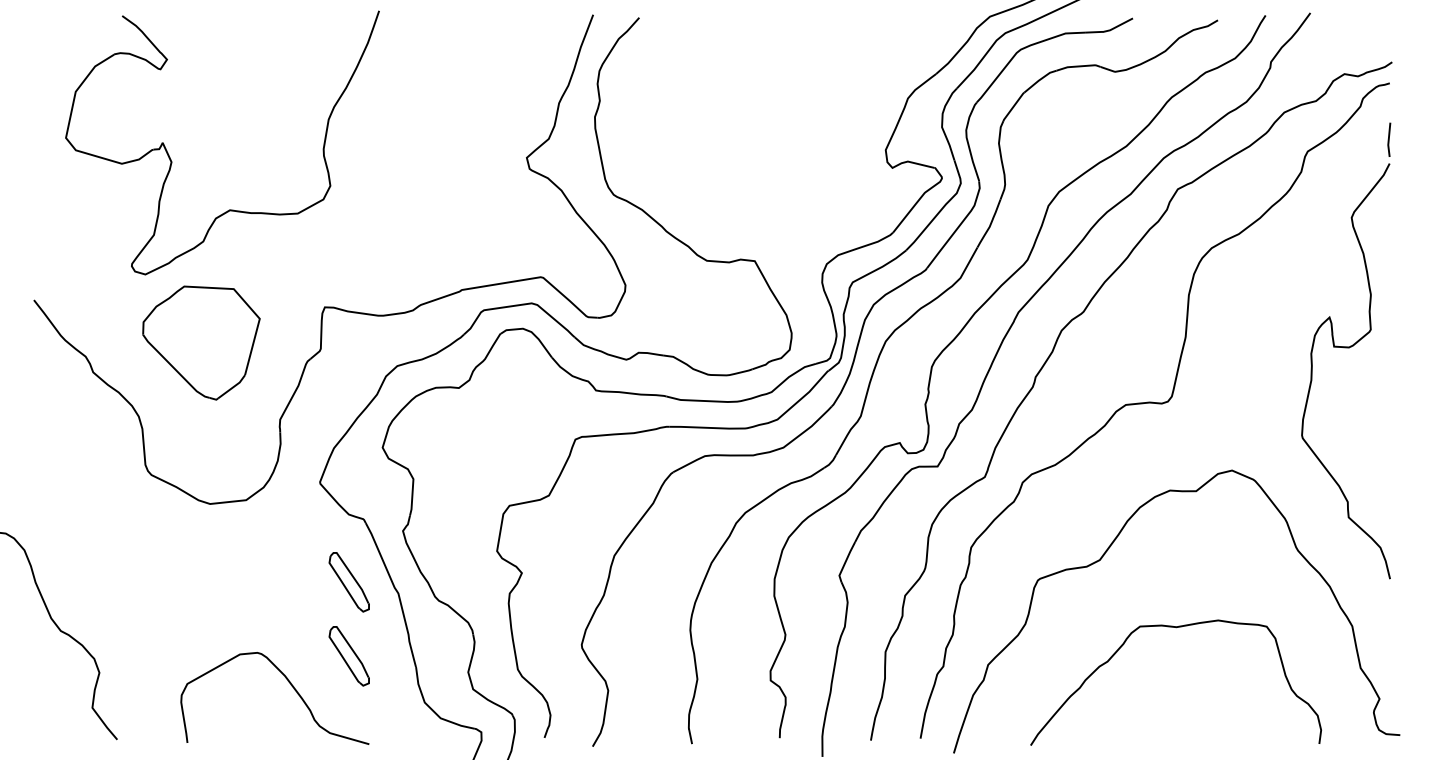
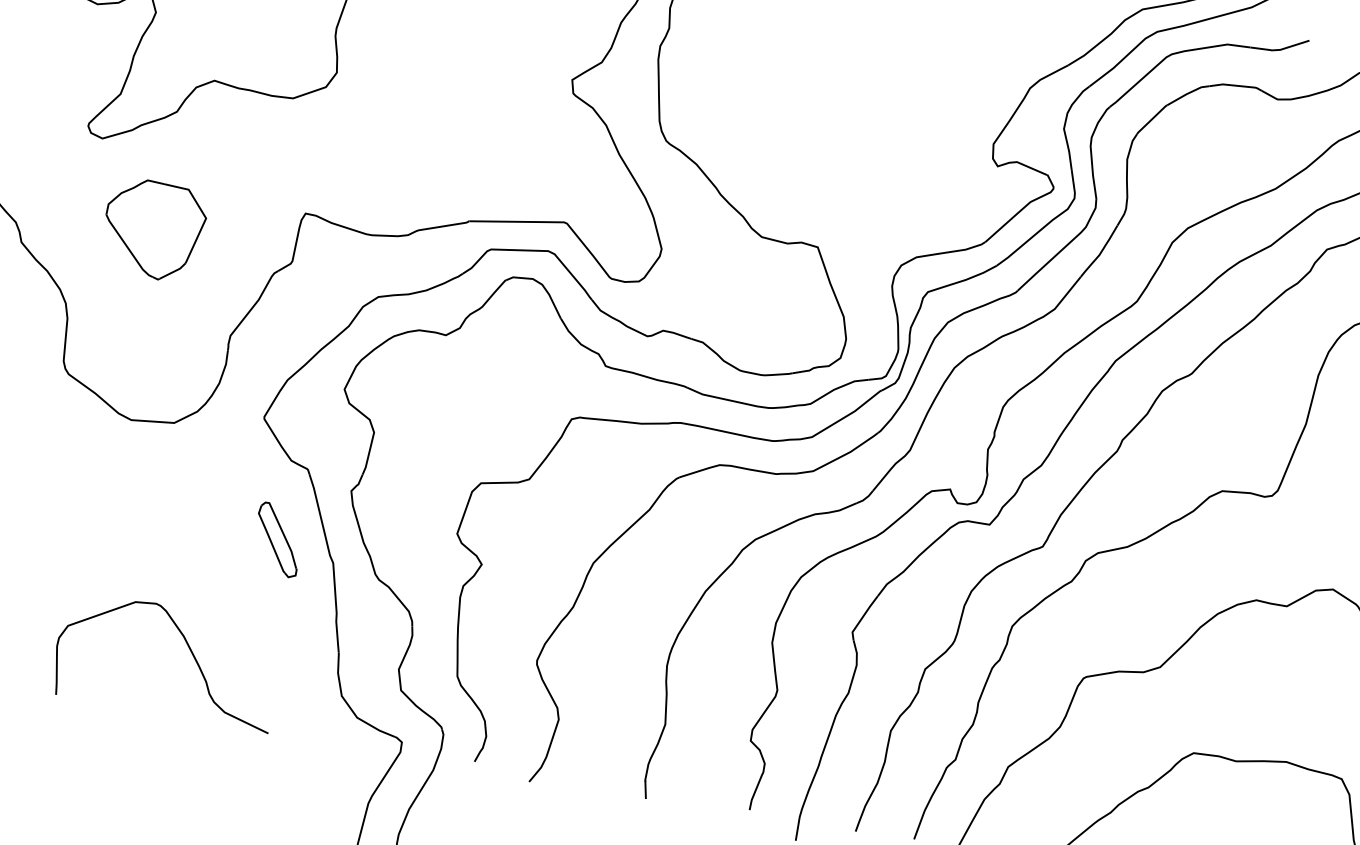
part: (200, 342) -> (153, 229), size x0.71
part: (348, 656) -> (262, 626), removed

